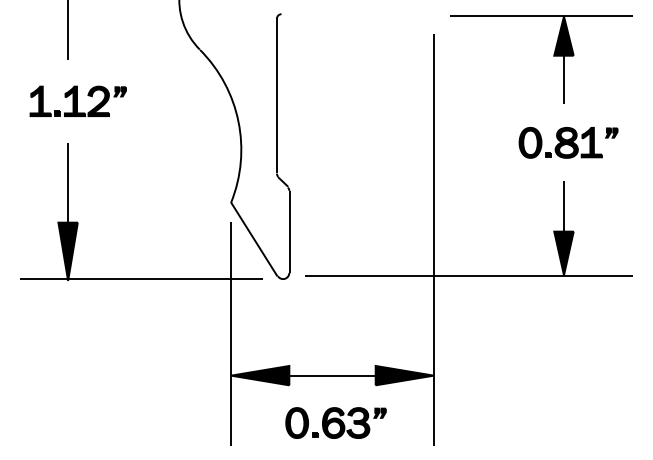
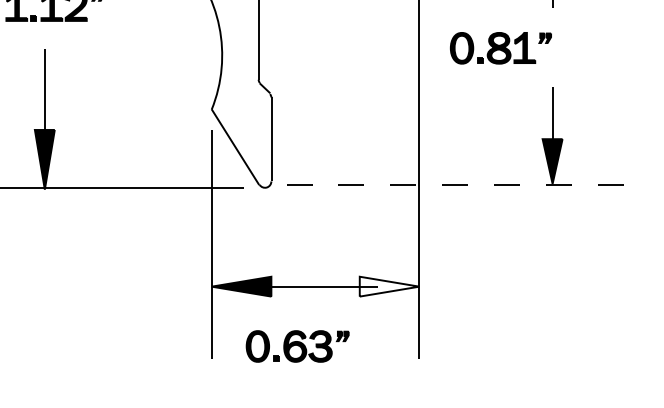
part: (568, 142) -> (500, 47), moved
line: (468, 276) -> (454, 185), solid -> dashed
fill: (404, 375) -> (389, 286), removed
part: (335, 422) -> (297, 345), moved

